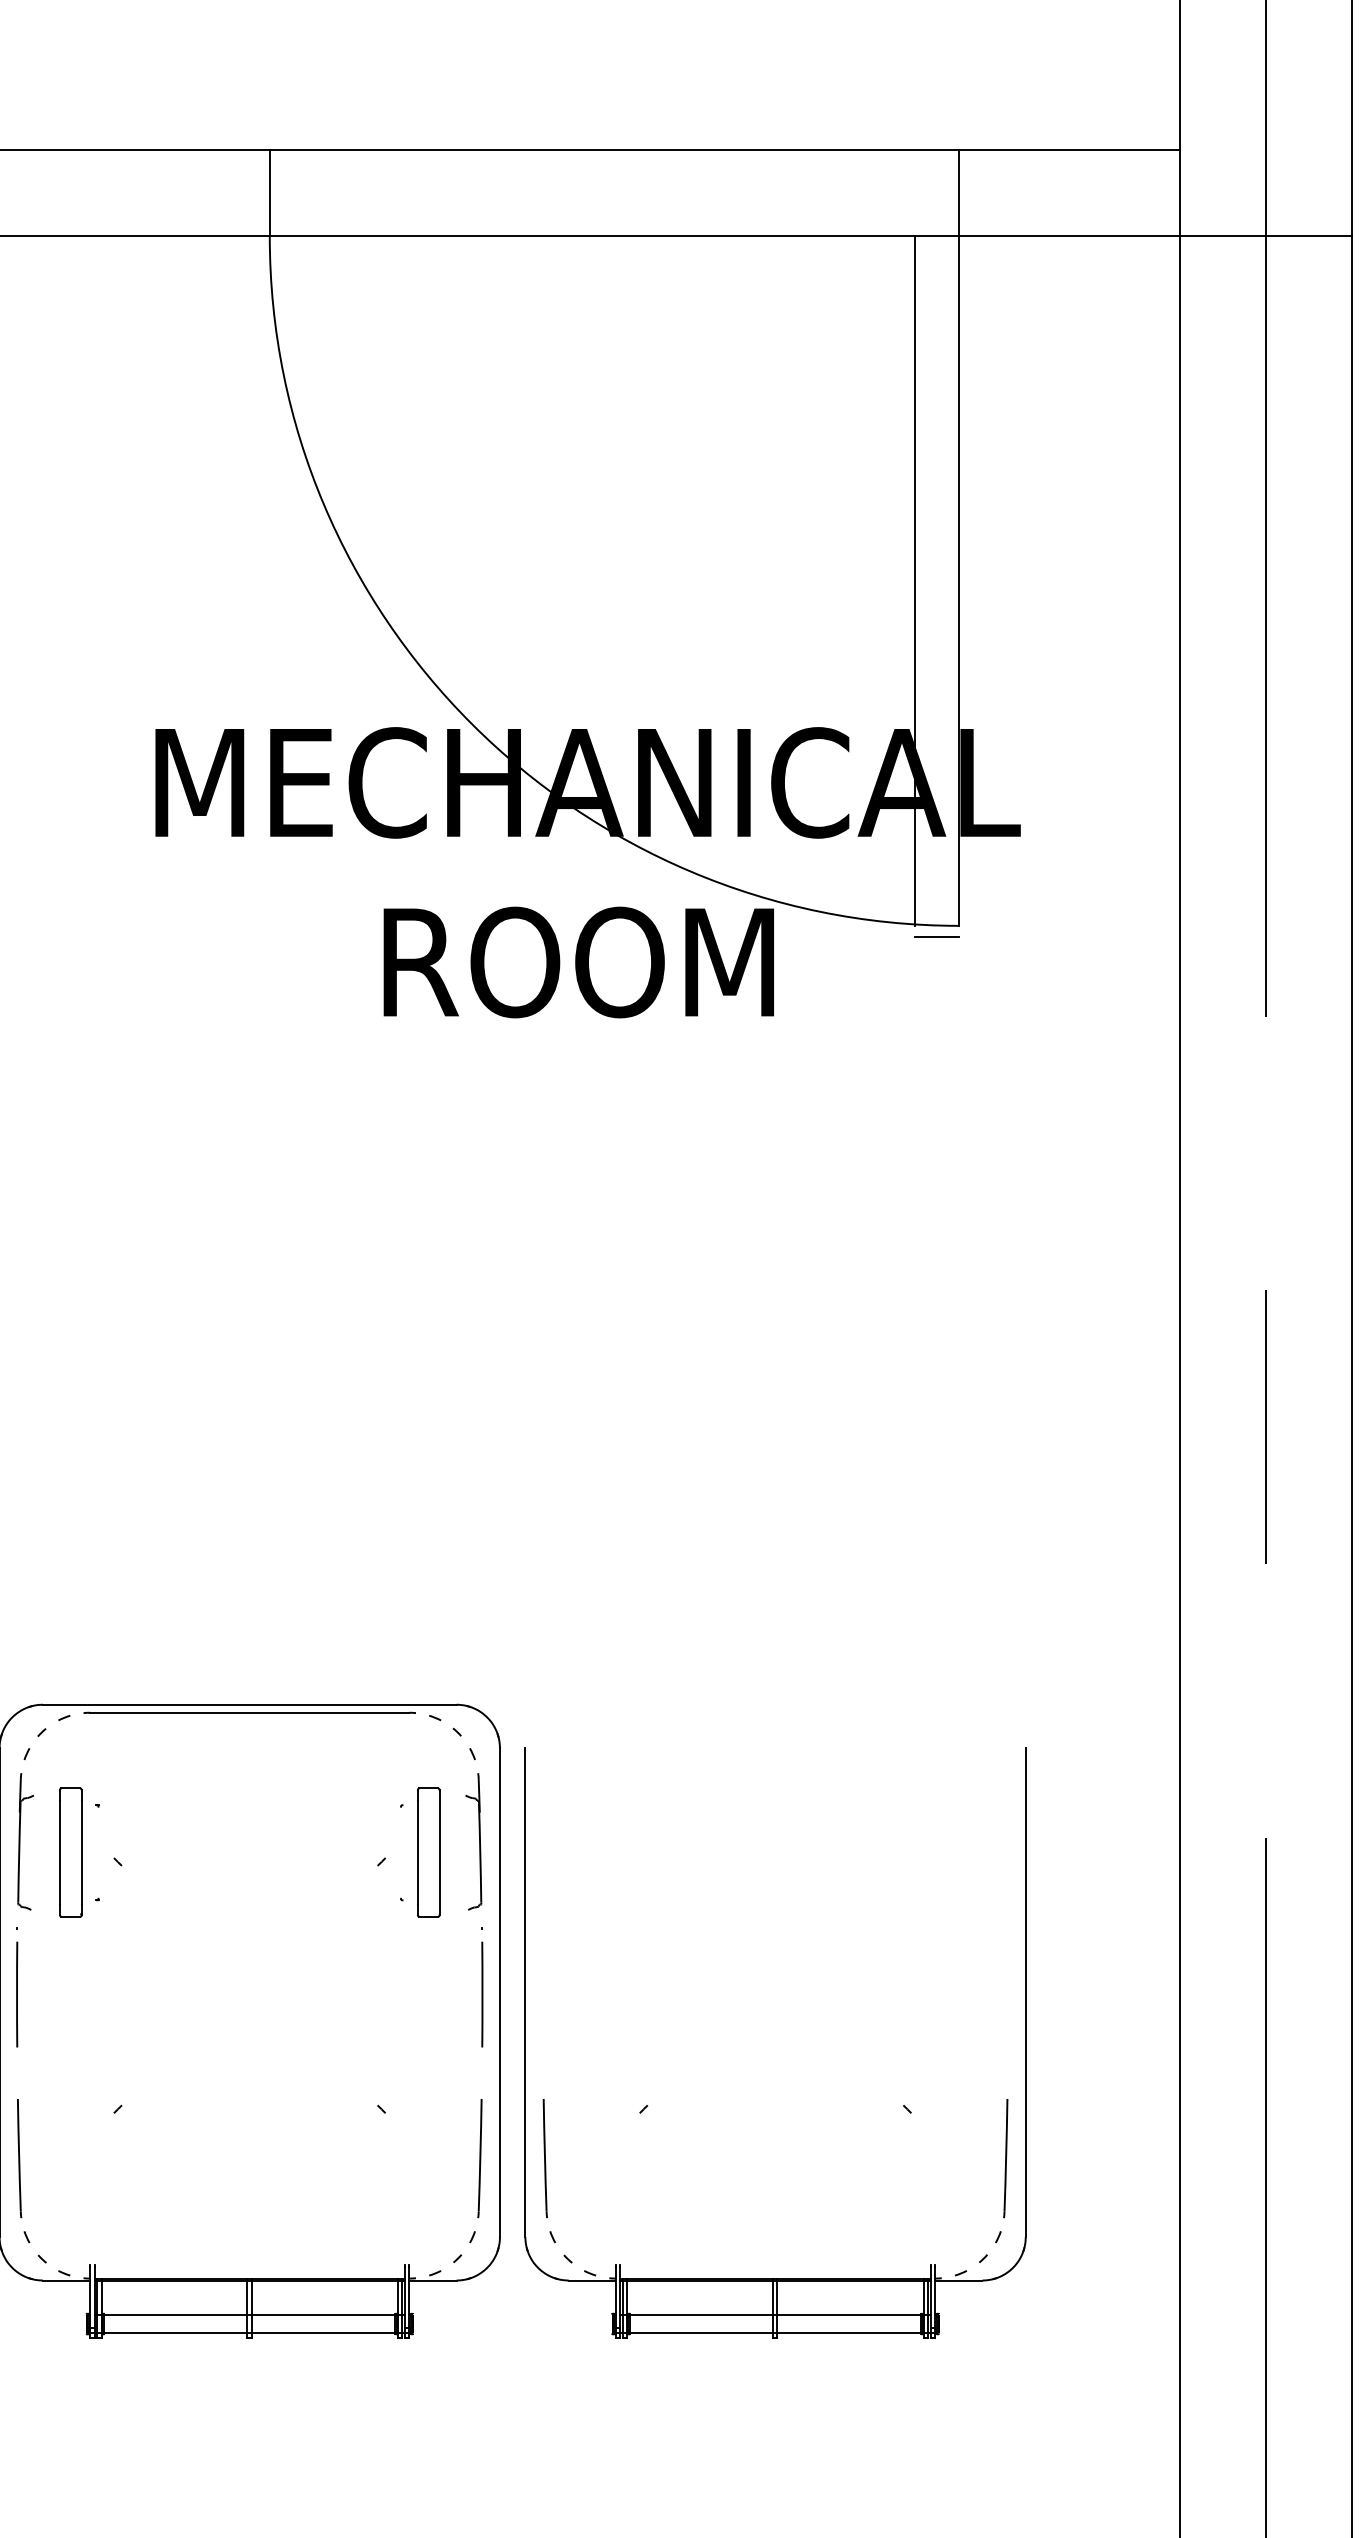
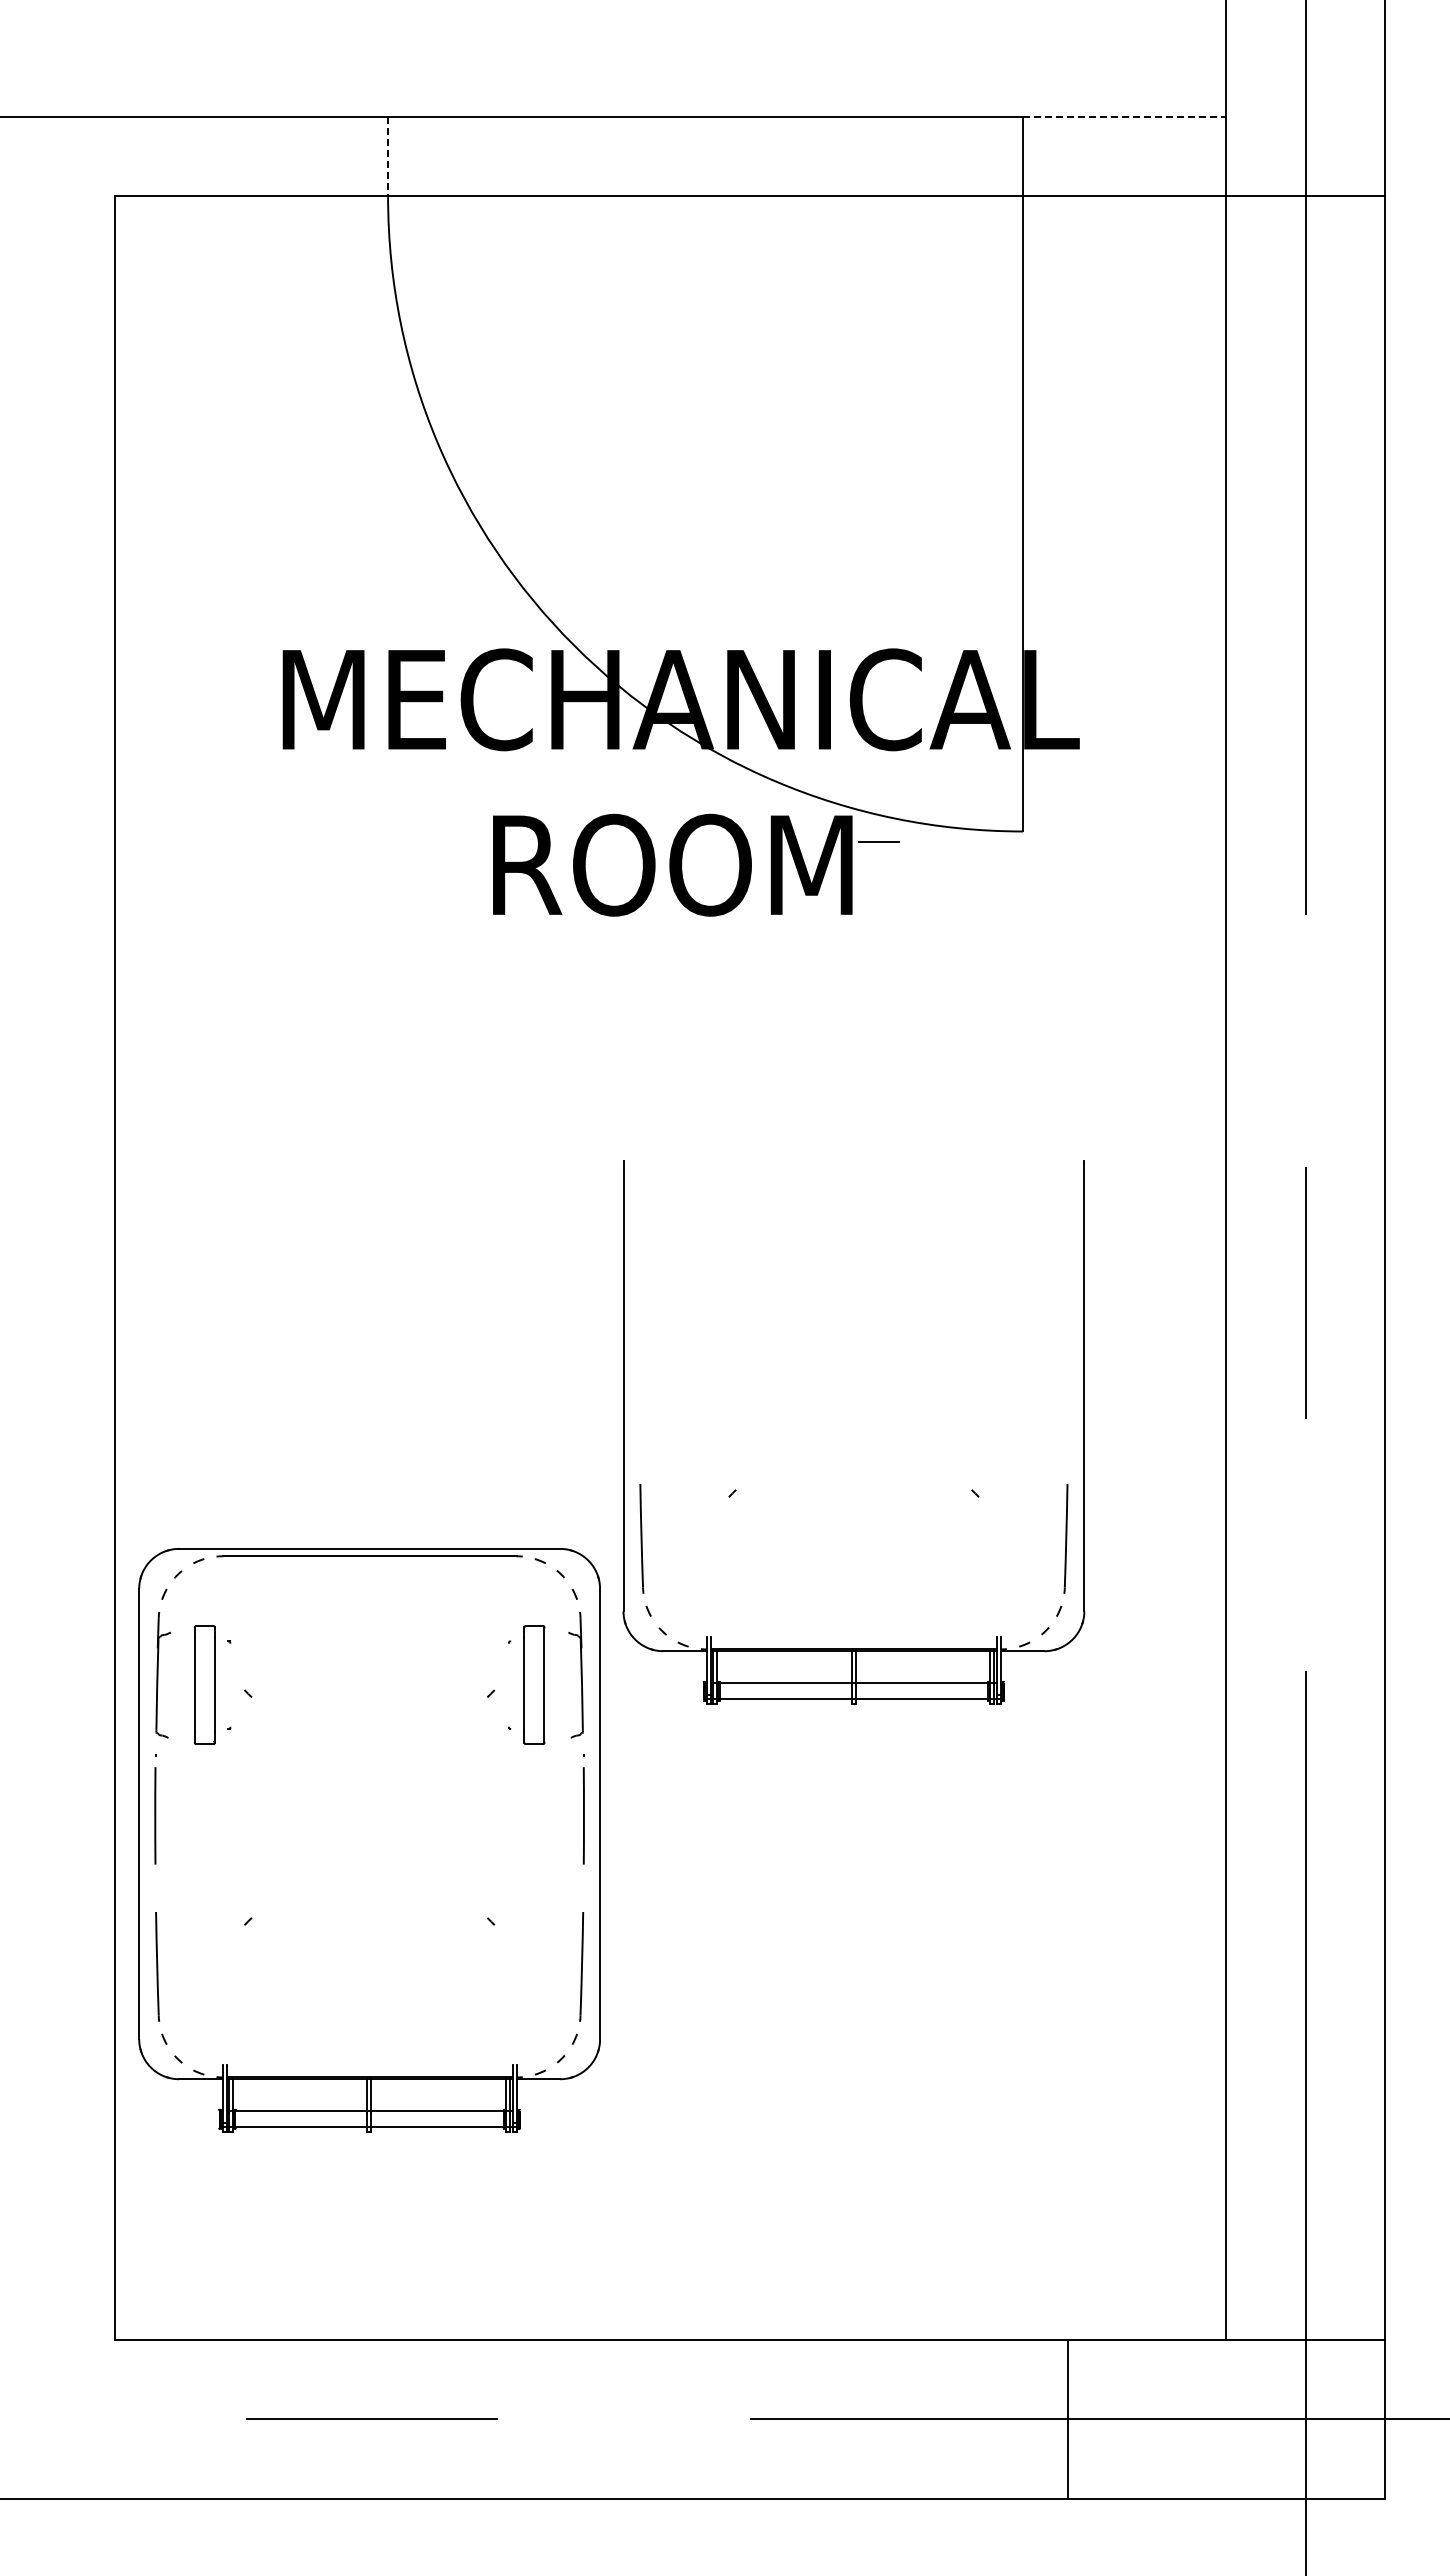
line: (1069, 149) -> (1124, 116), solid -> dashed
line: (270, 193) -> (388, 156), solid -> dashed
line: (915, 580) -> (982, 513), removed
line: (936, 936) -> (878, 841), moved
part: (648, 2106) -> (736, 1490), moved

